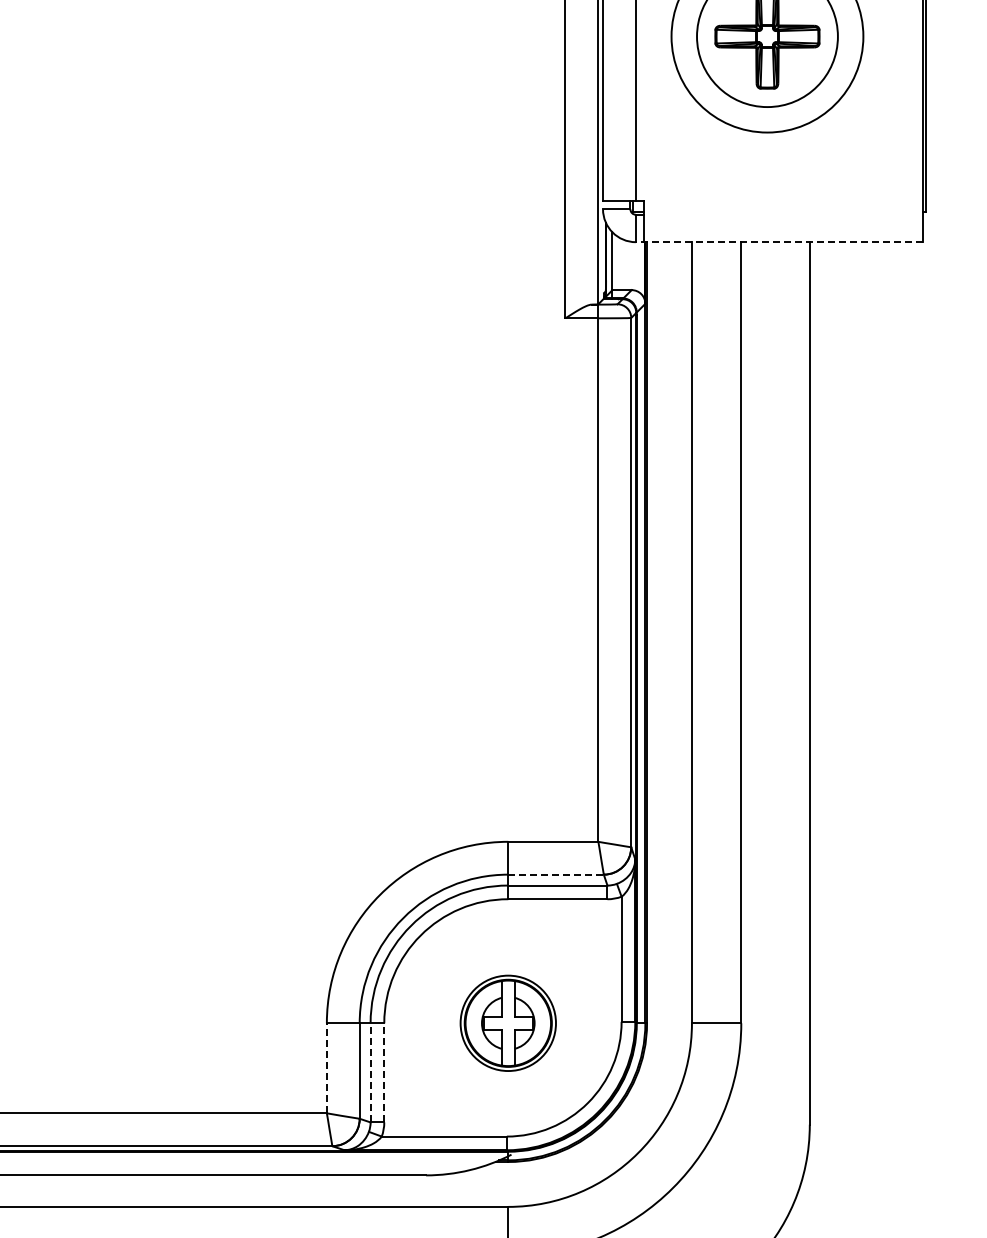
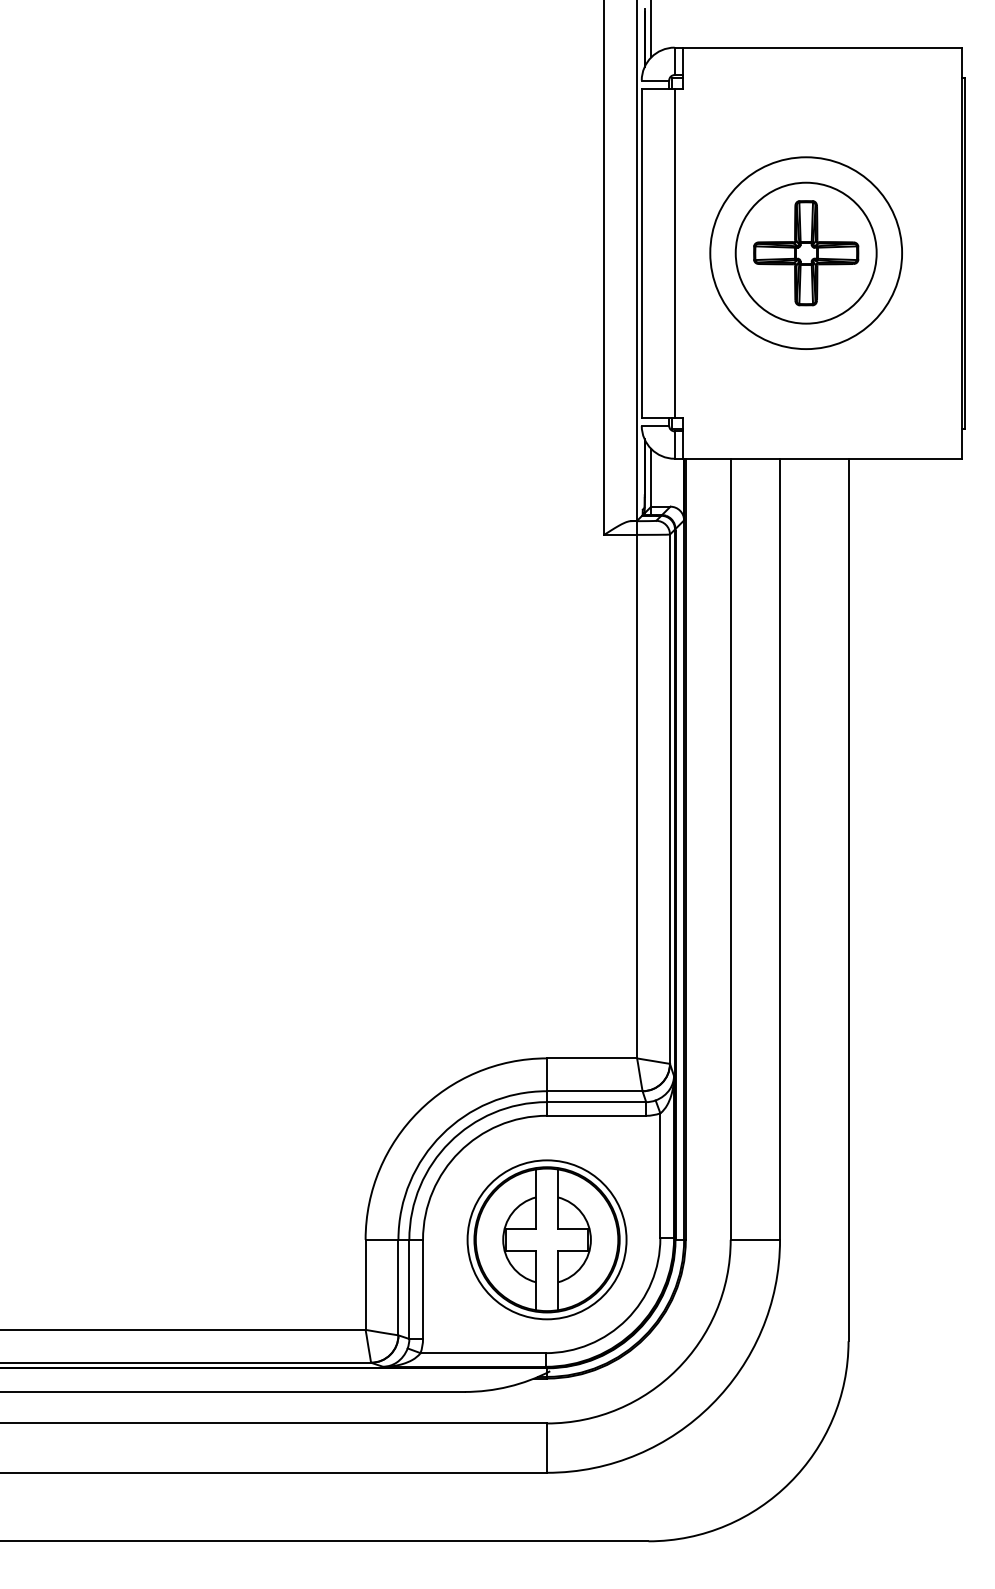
line: (779, 241) -> (818, 458), dashed -> solid
line: (555, 874) -> (594, 1091), dashed -> solid
part: (507, 1022) -> (546, 1239), size x1.67
line: (326, 1067) -> (365, 1284), dashed -> solid
line: (370, 1072) -> (409, 1289), dashed -> solid
line: (384, 1072) -> (423, 1289), dashed -> solid

